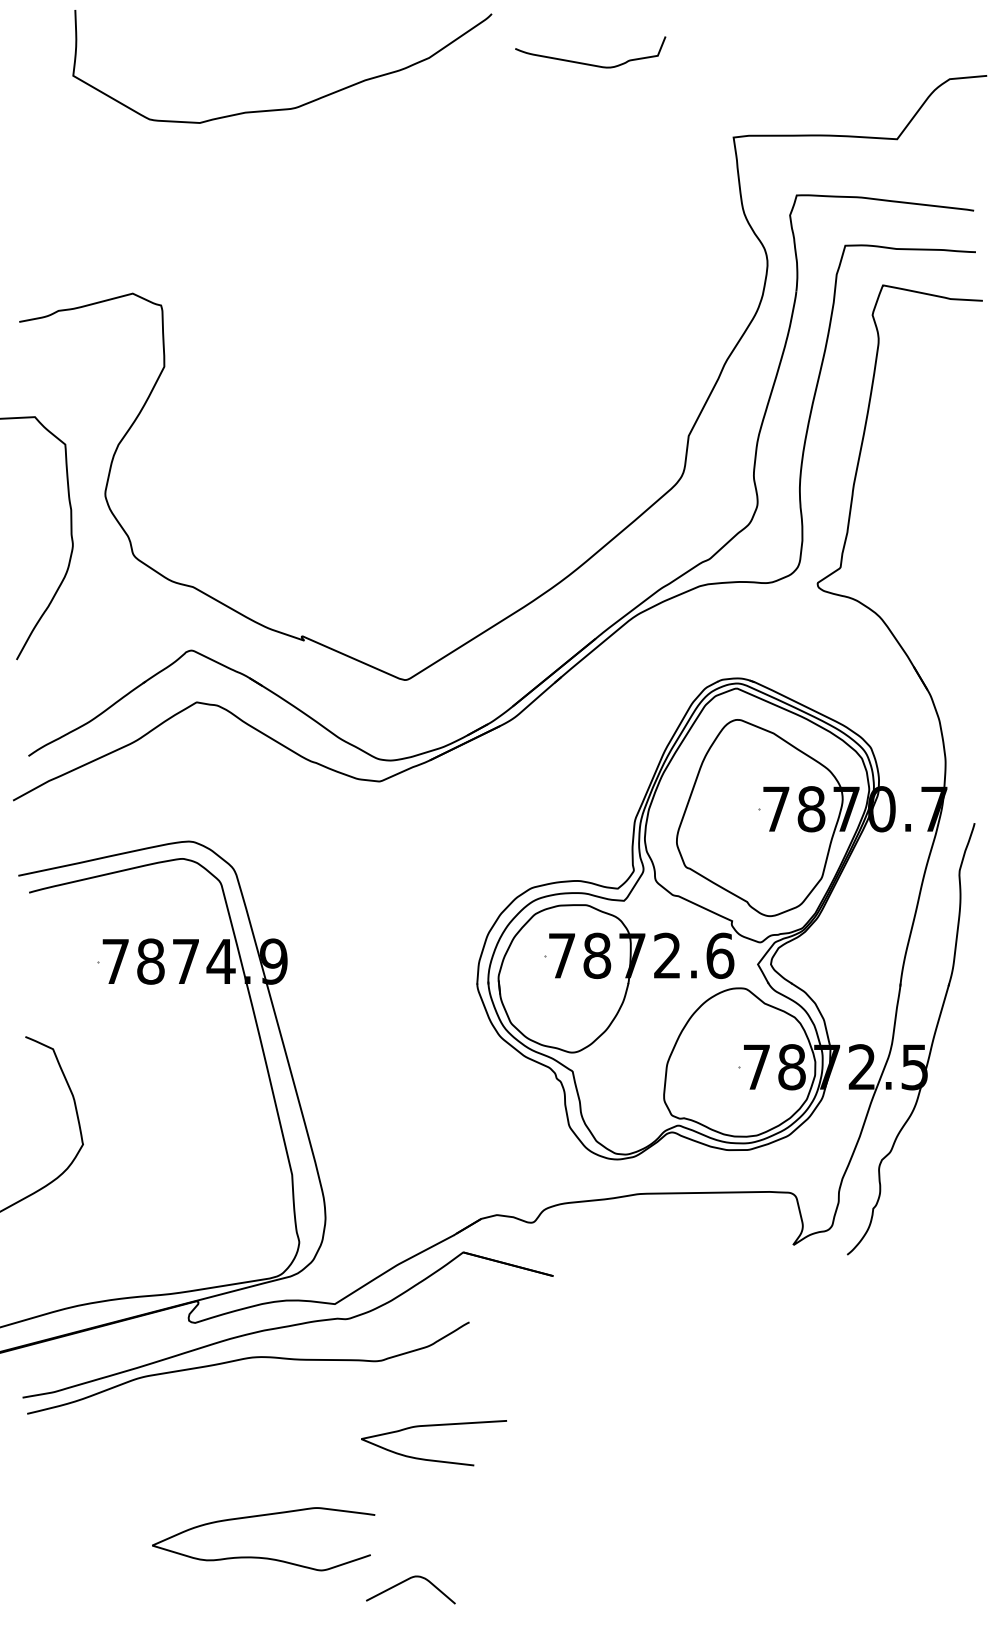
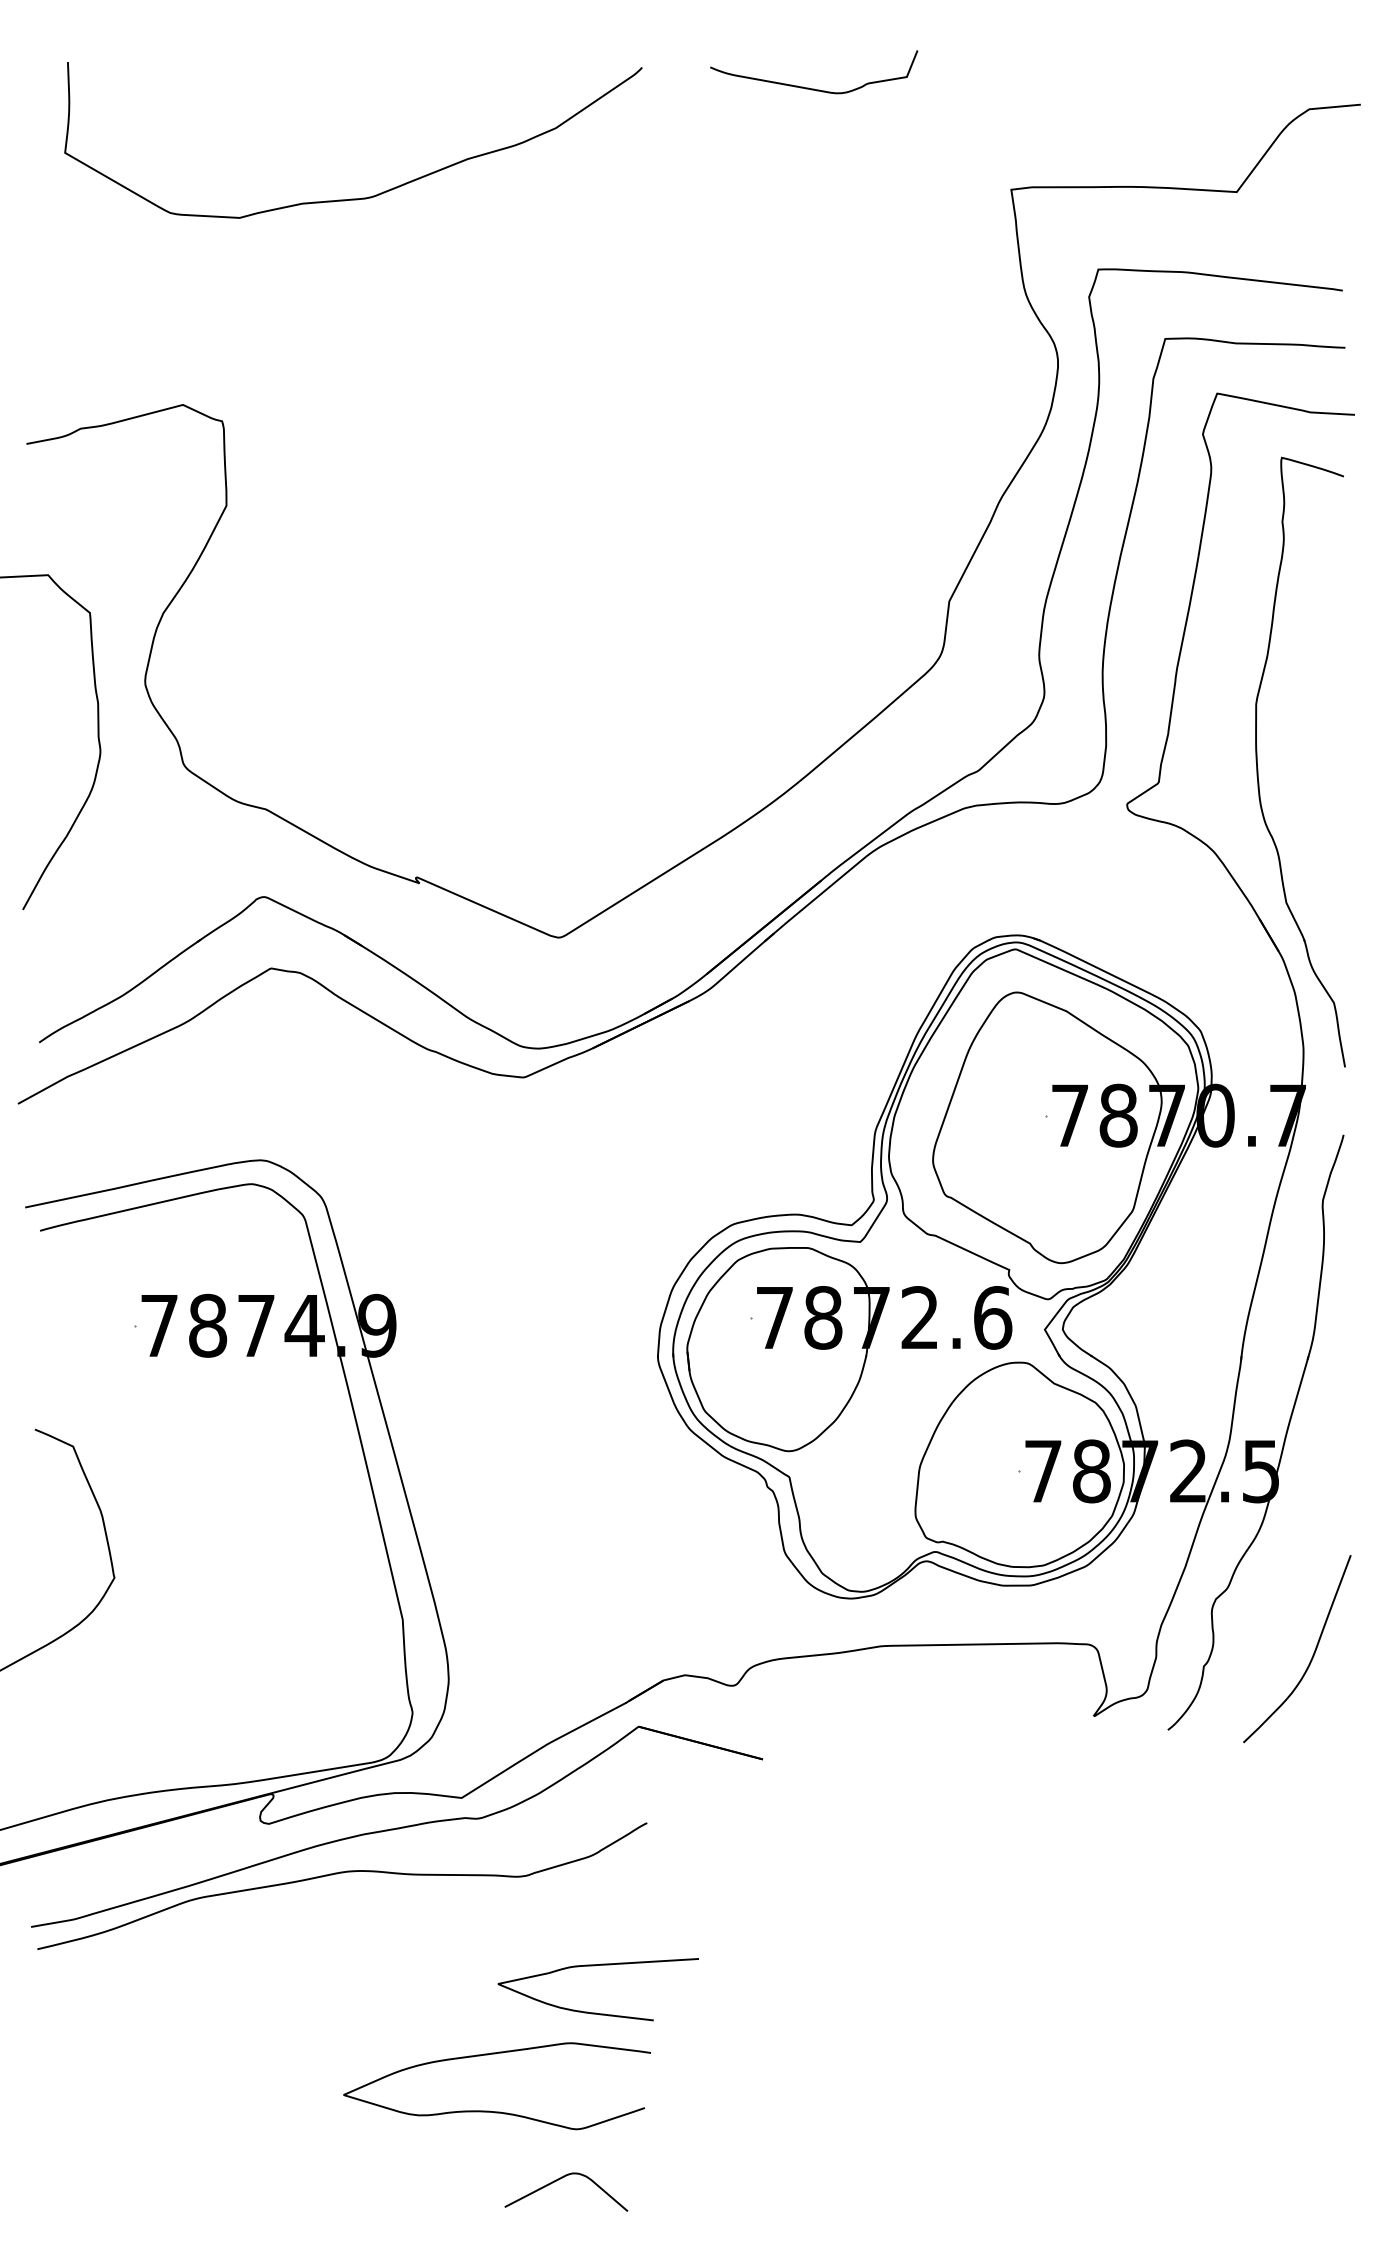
curve: (291, 107) -> (365, 196), moved
part: (912, 552) -> (1257, 761), added
curve: (952, 1198) -> (1313, 1652), added
curve: (259, 1556) -> (491, 2110), moved

